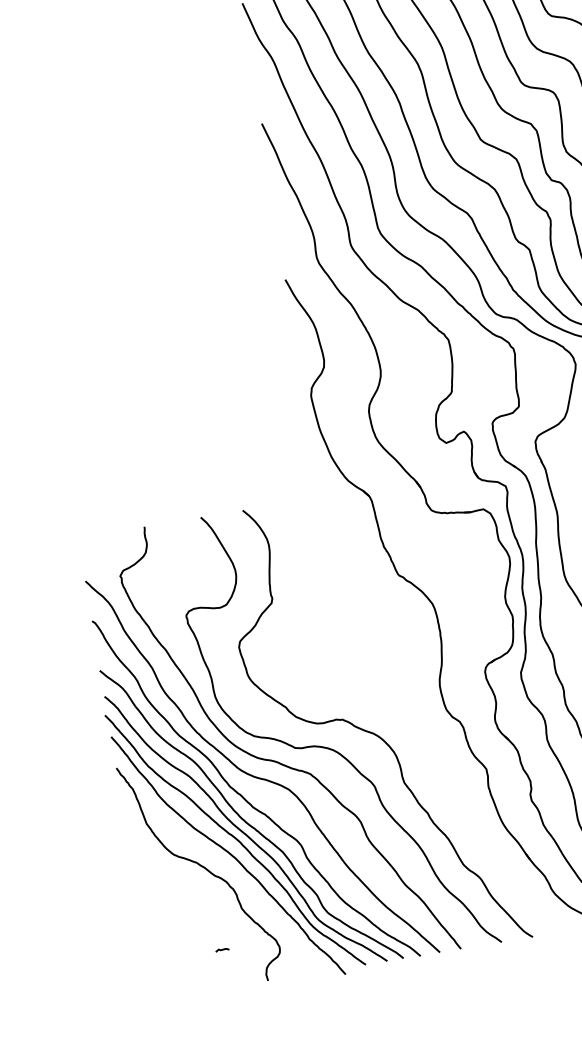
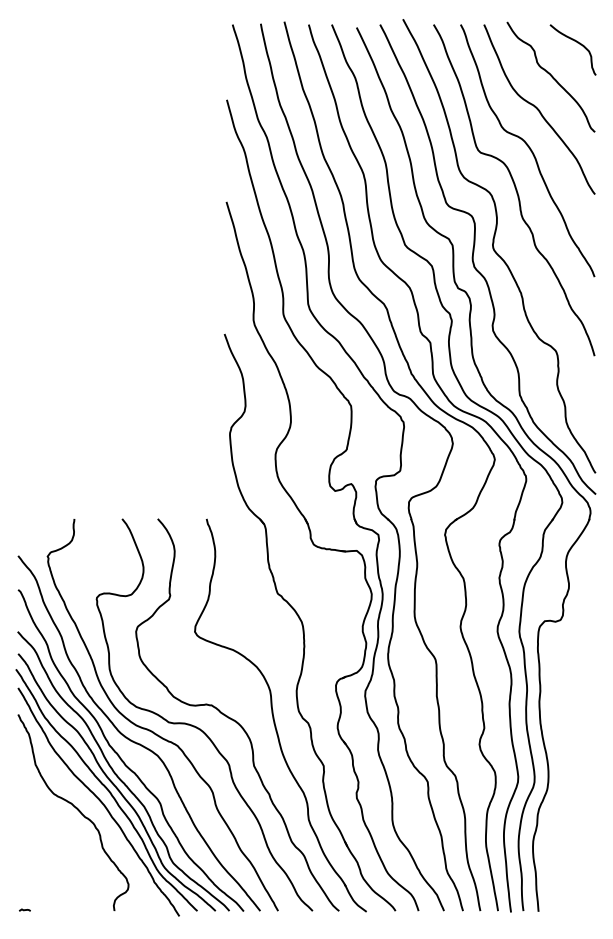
part: (418, 720) -> (274, 716), added
curve: (221, 949) -> (24, 909), moved

